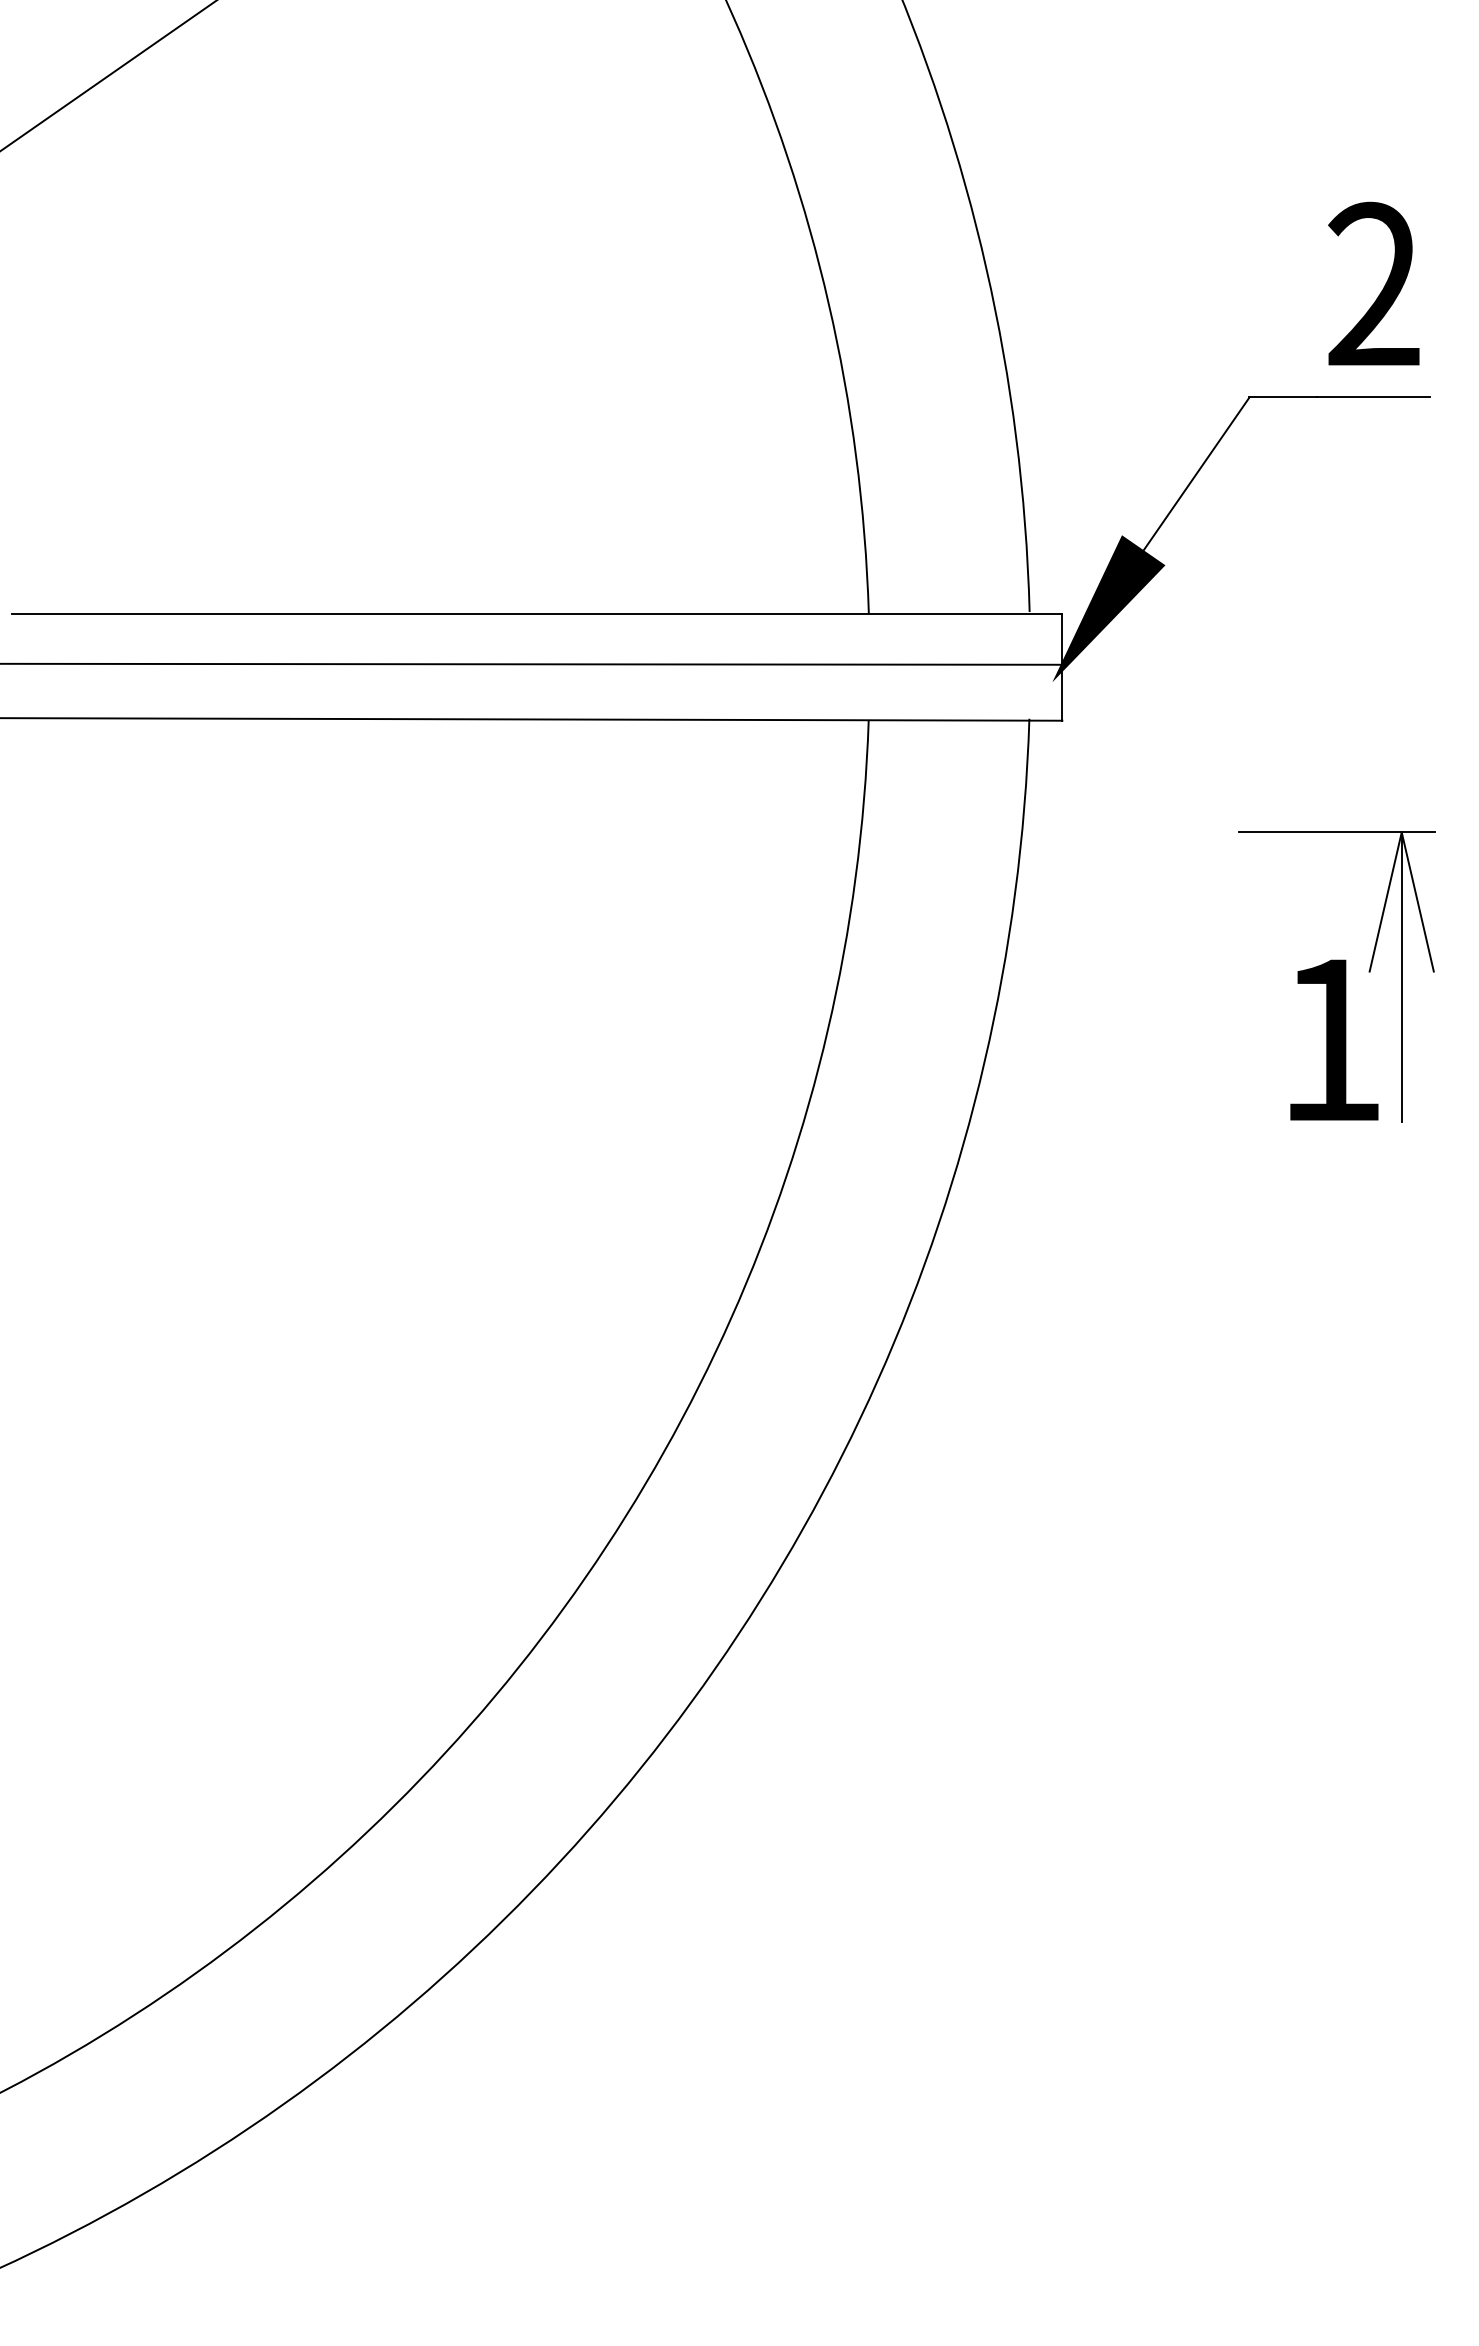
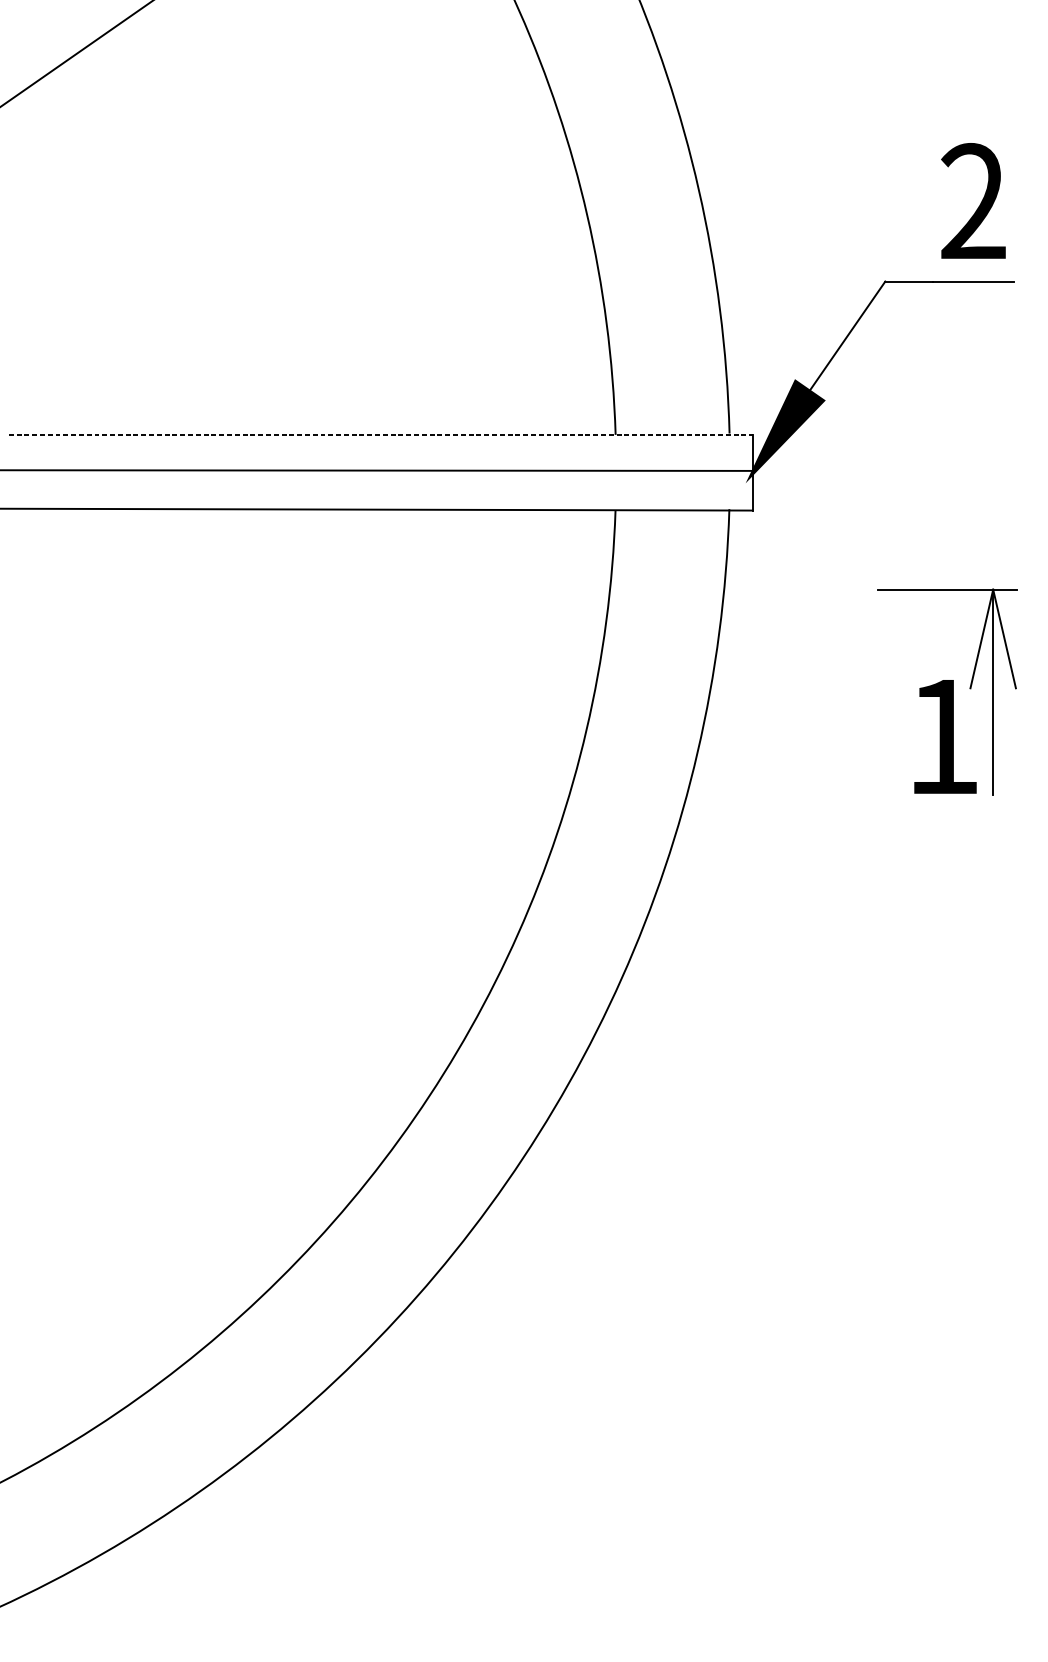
line: (537, 613) -> (380, 434), solid -> dashed

